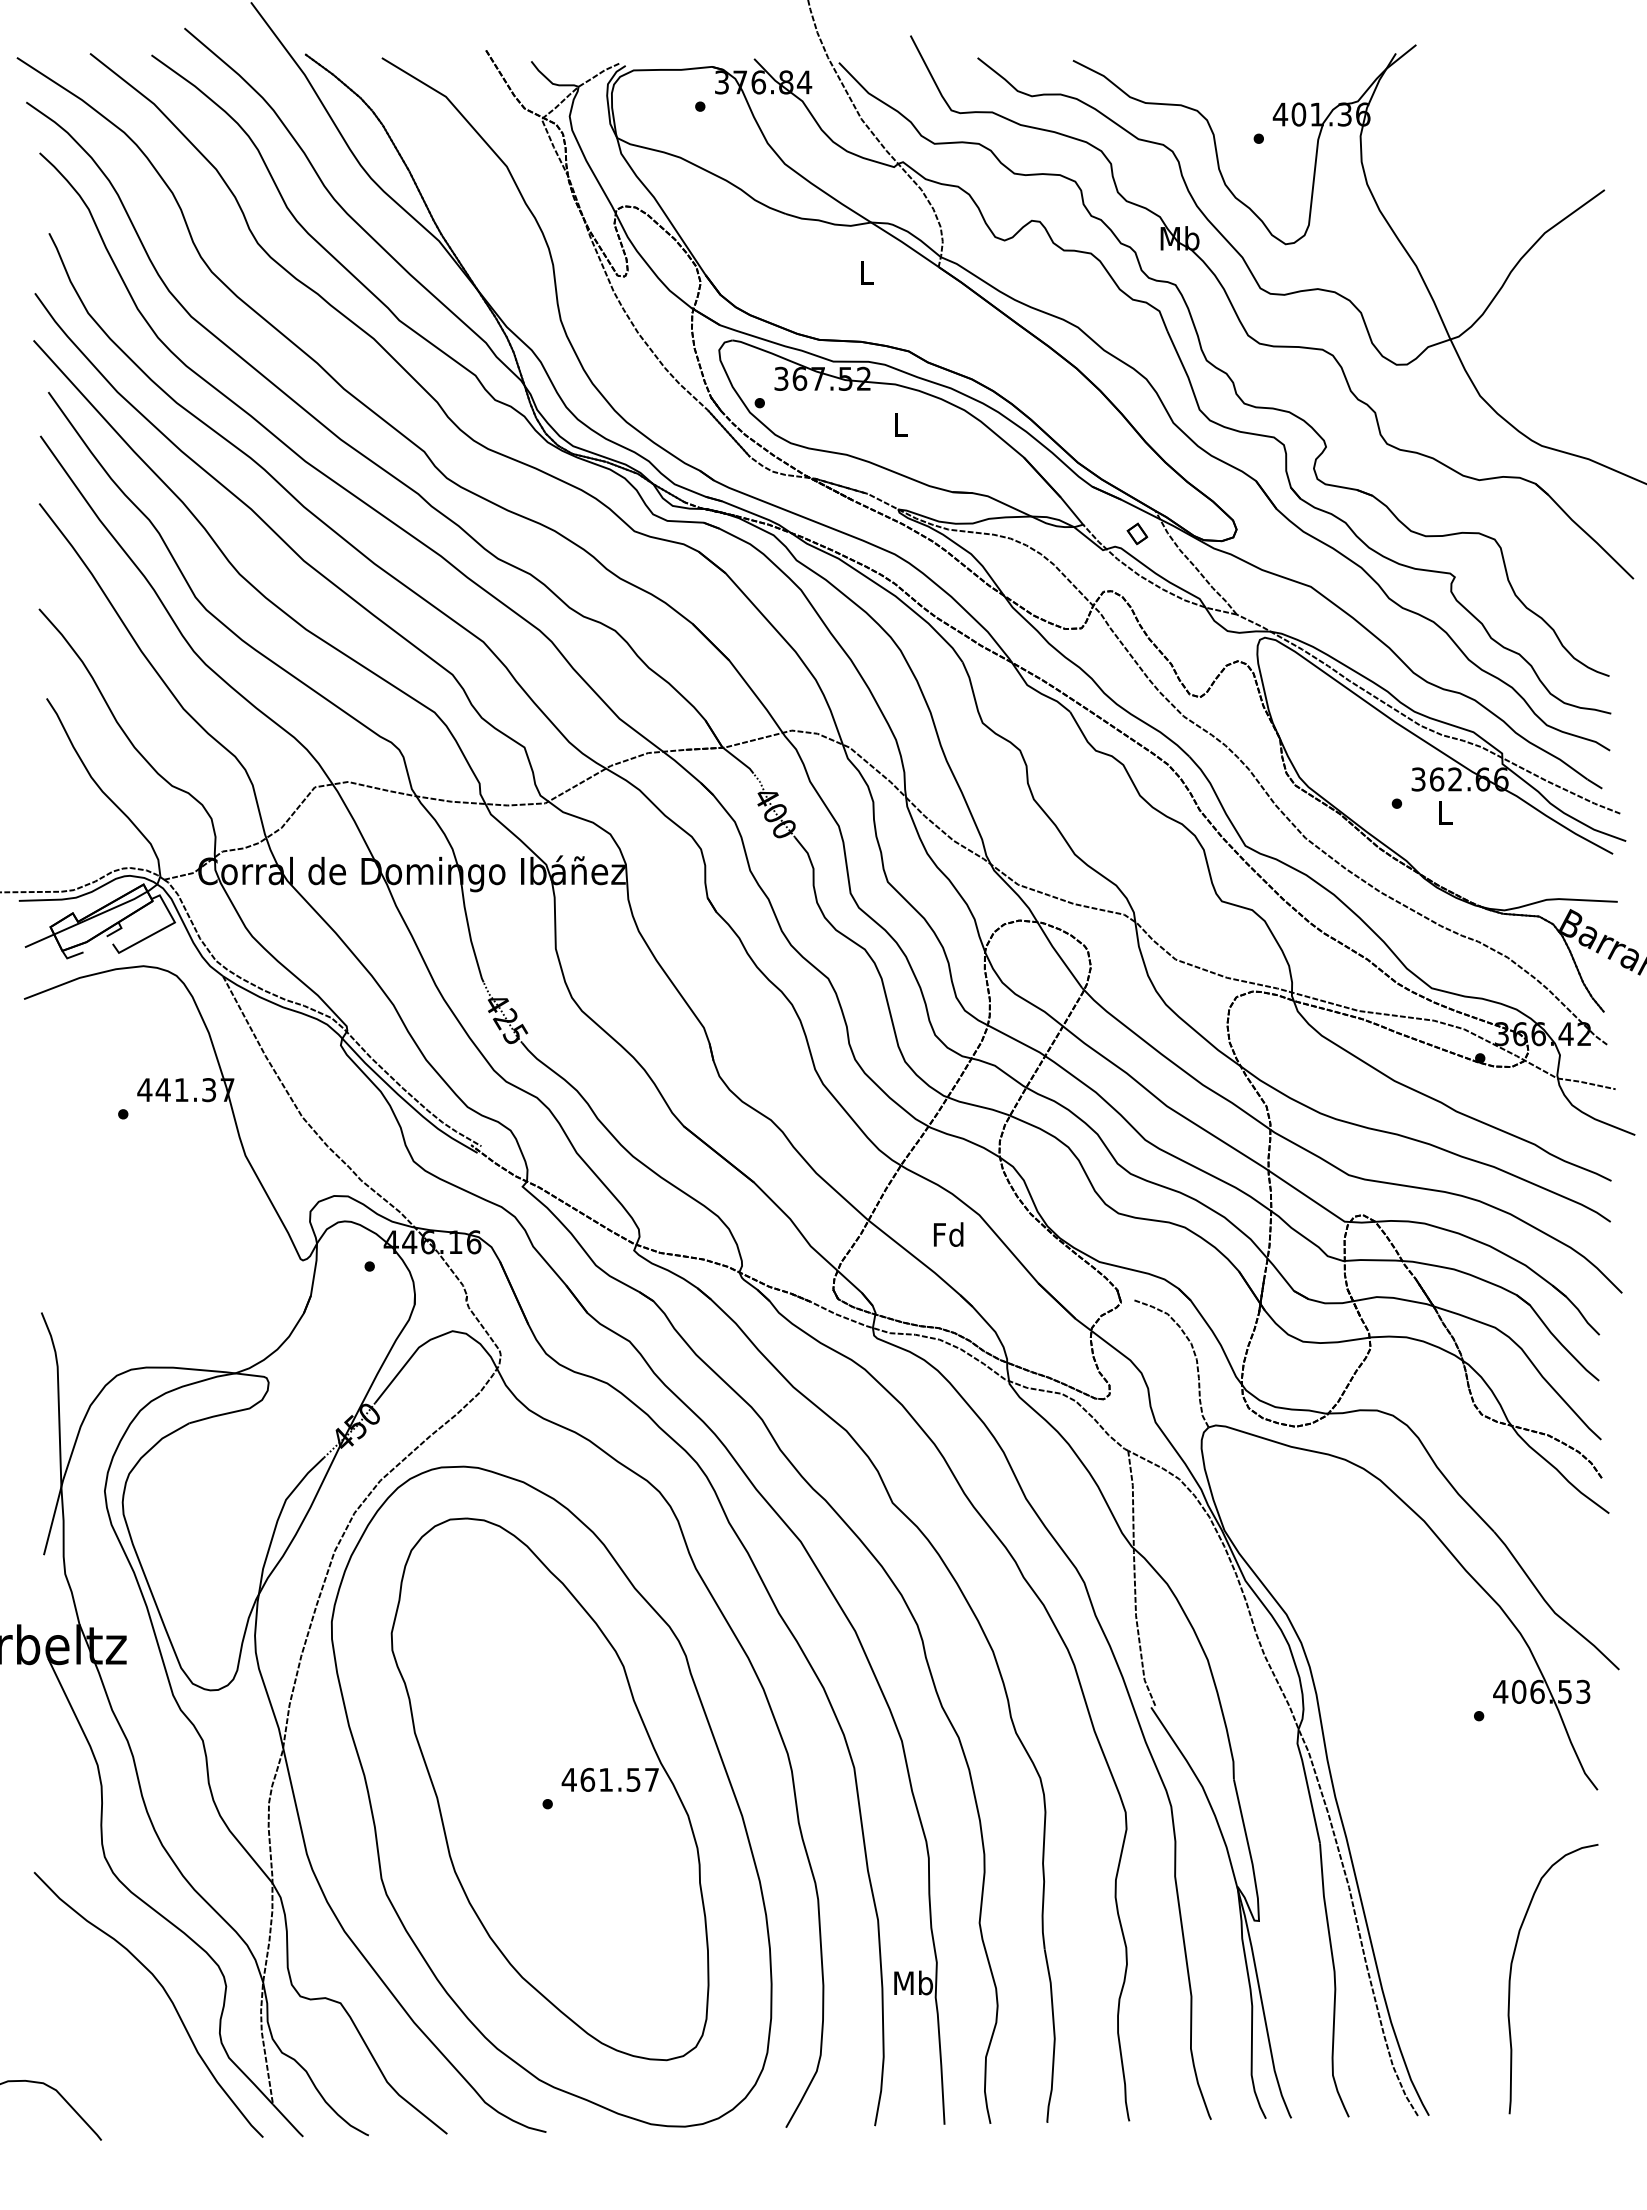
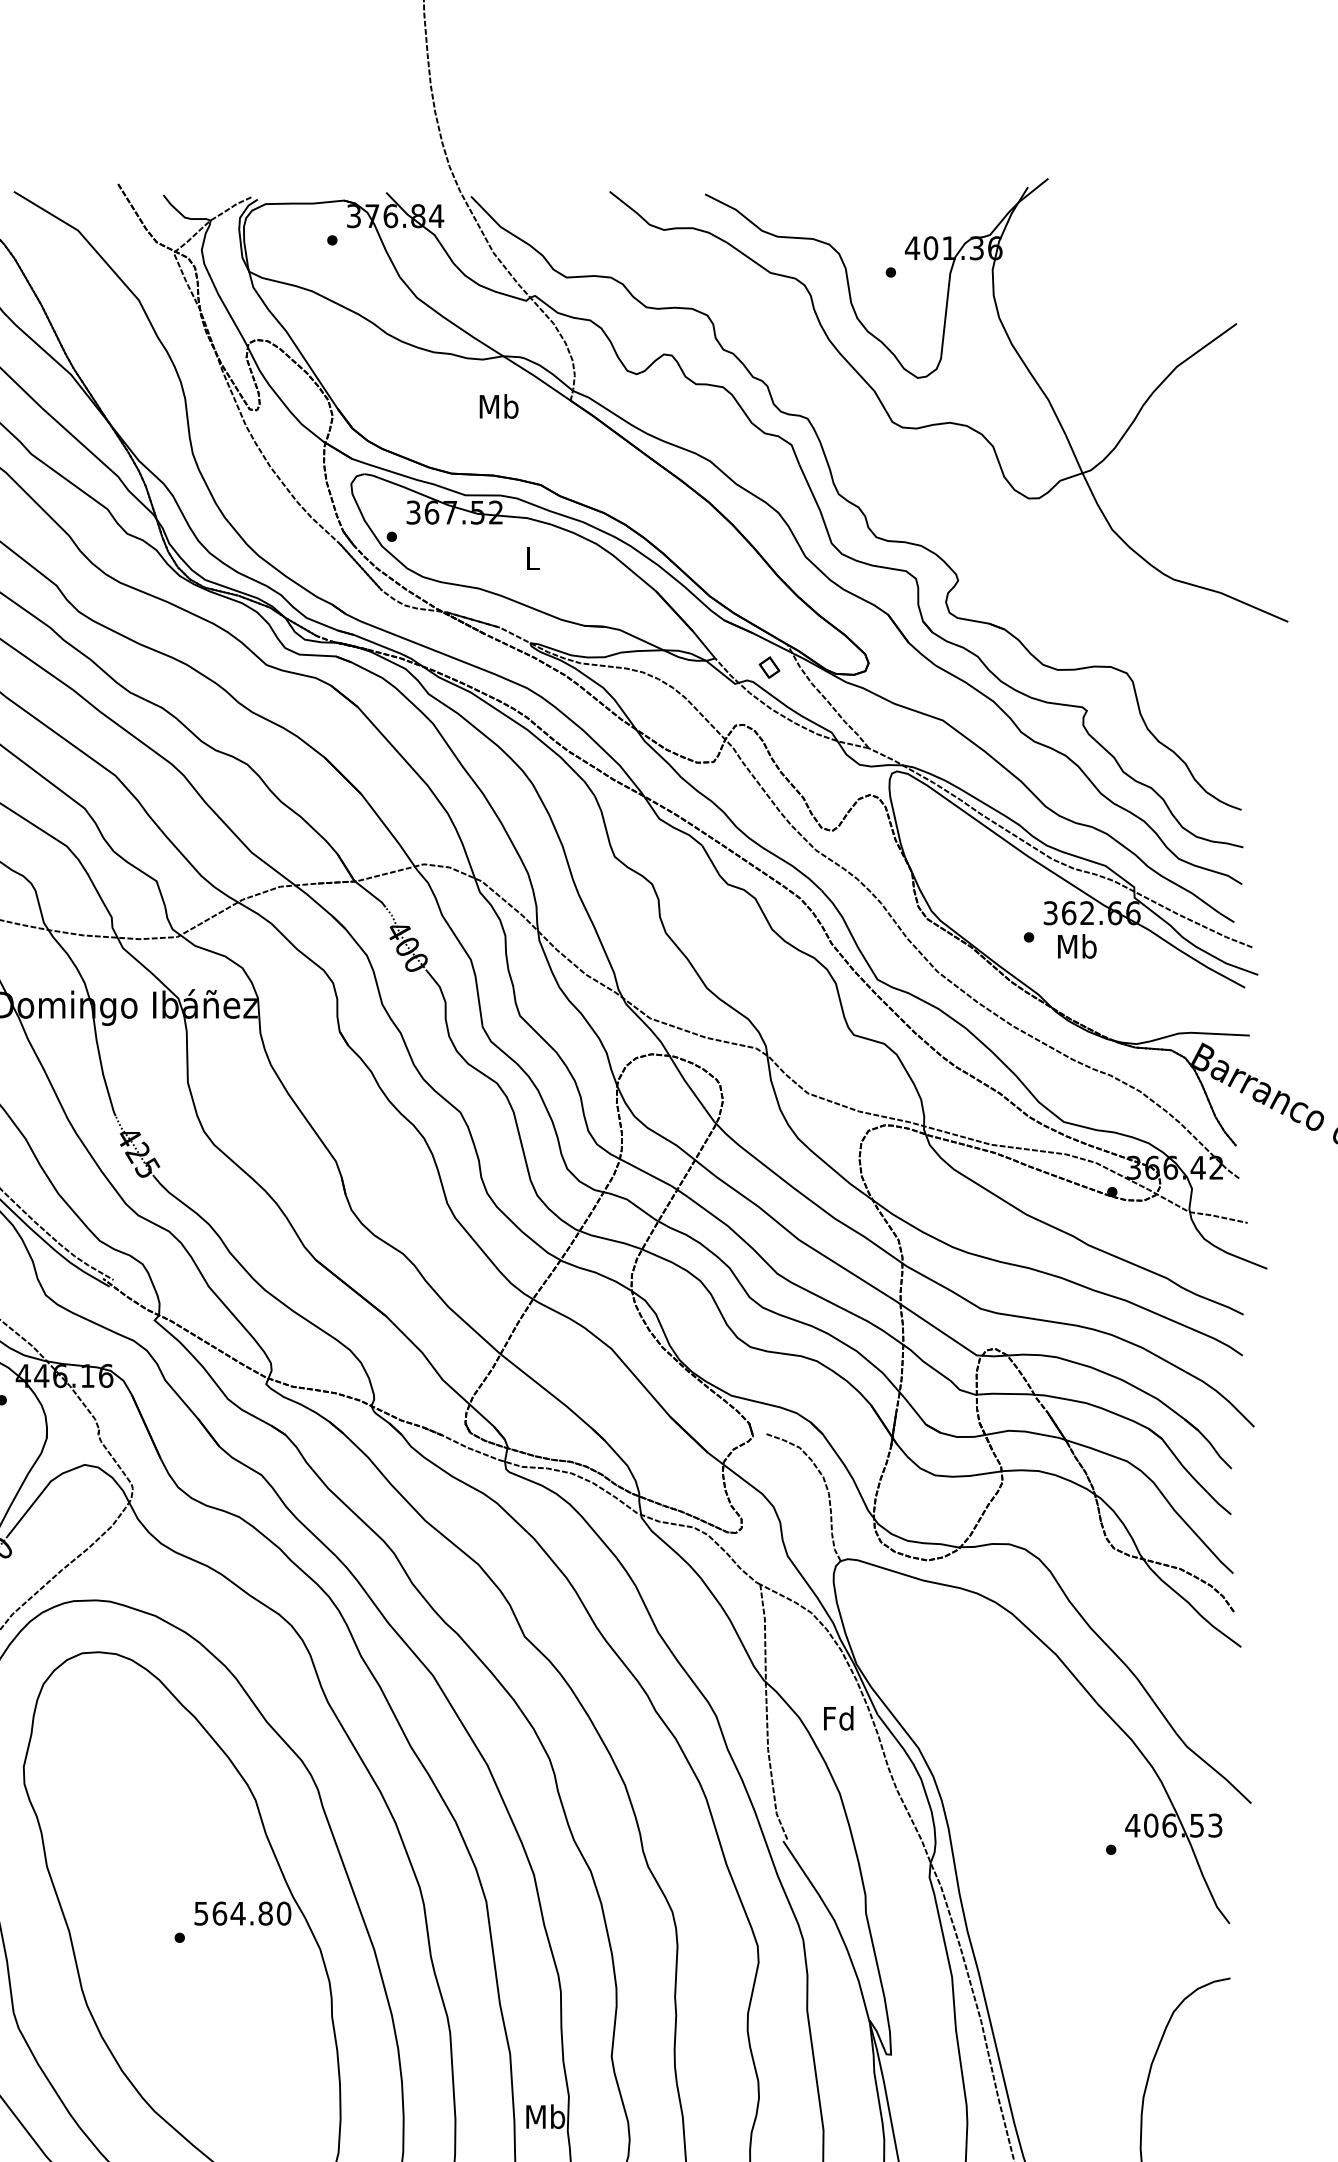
text: (866, 272) -> (498, 406), L -> Mb
part: (1244, 326) -> (876, 460), removed
text: (1444, 812) -> (1076, 946), L -> Mb
text: (948, 1234) -> (838, 1718), moved
text: (610, 1779) -> (242, 1913), 461.57 -> 564.80

